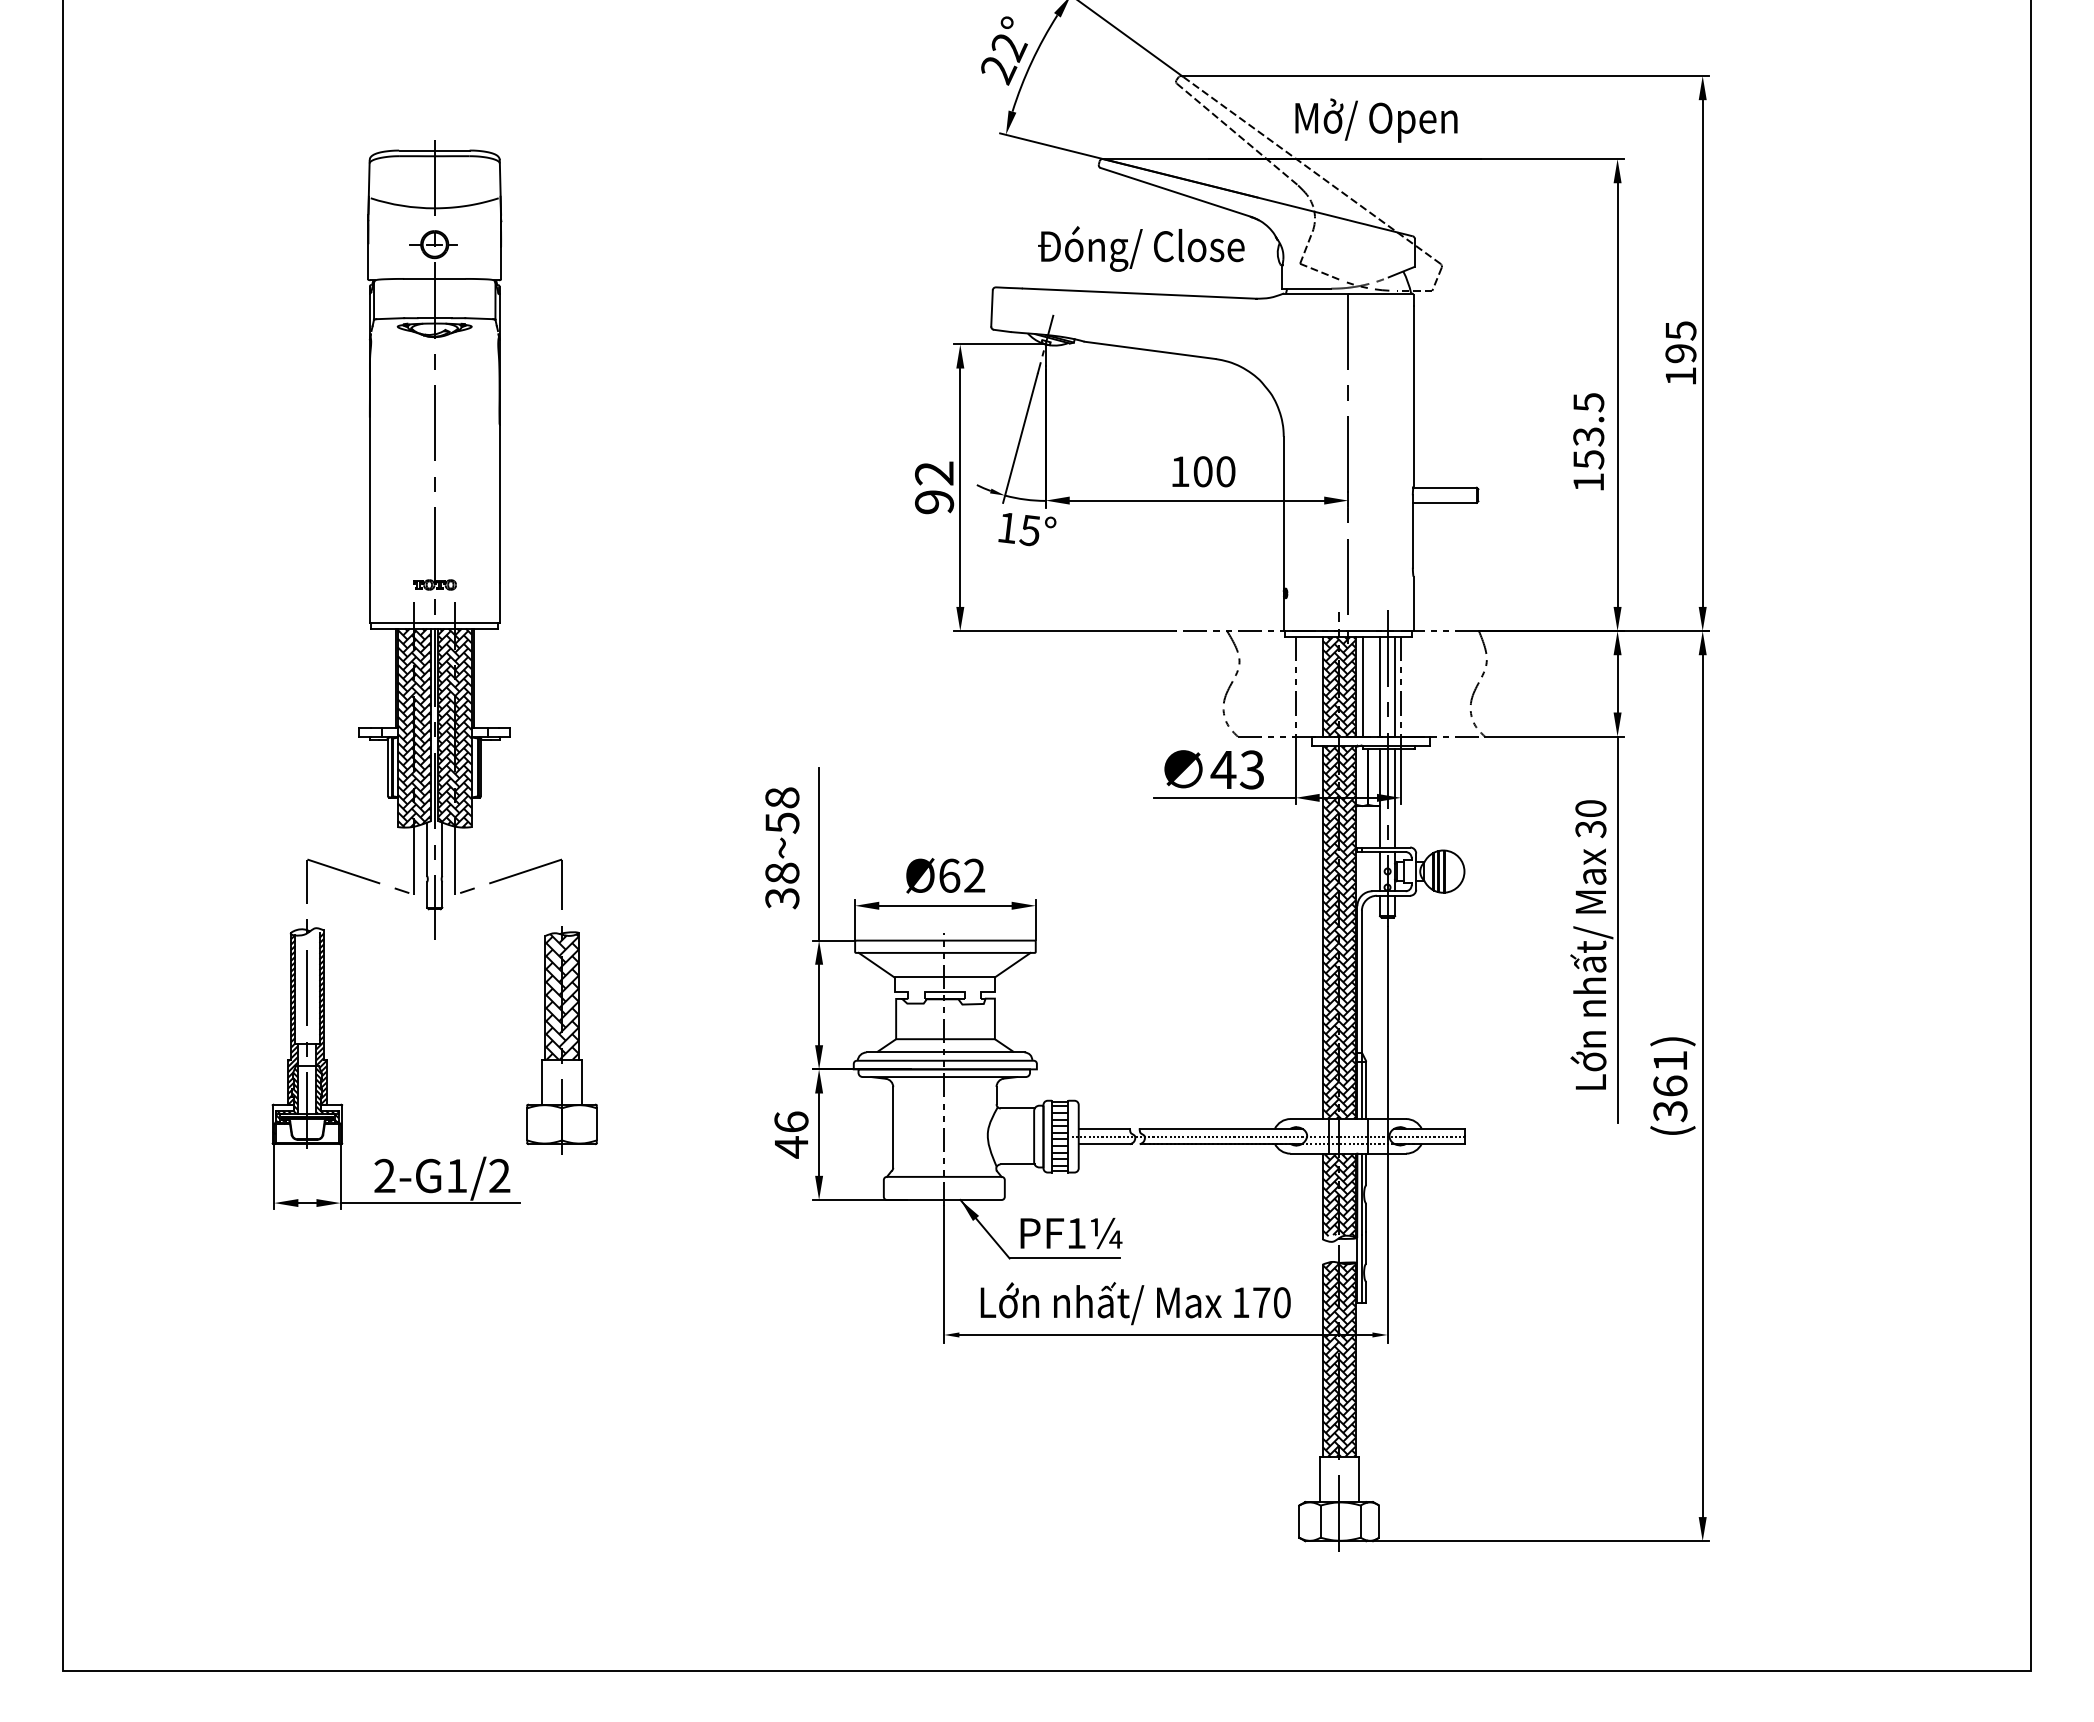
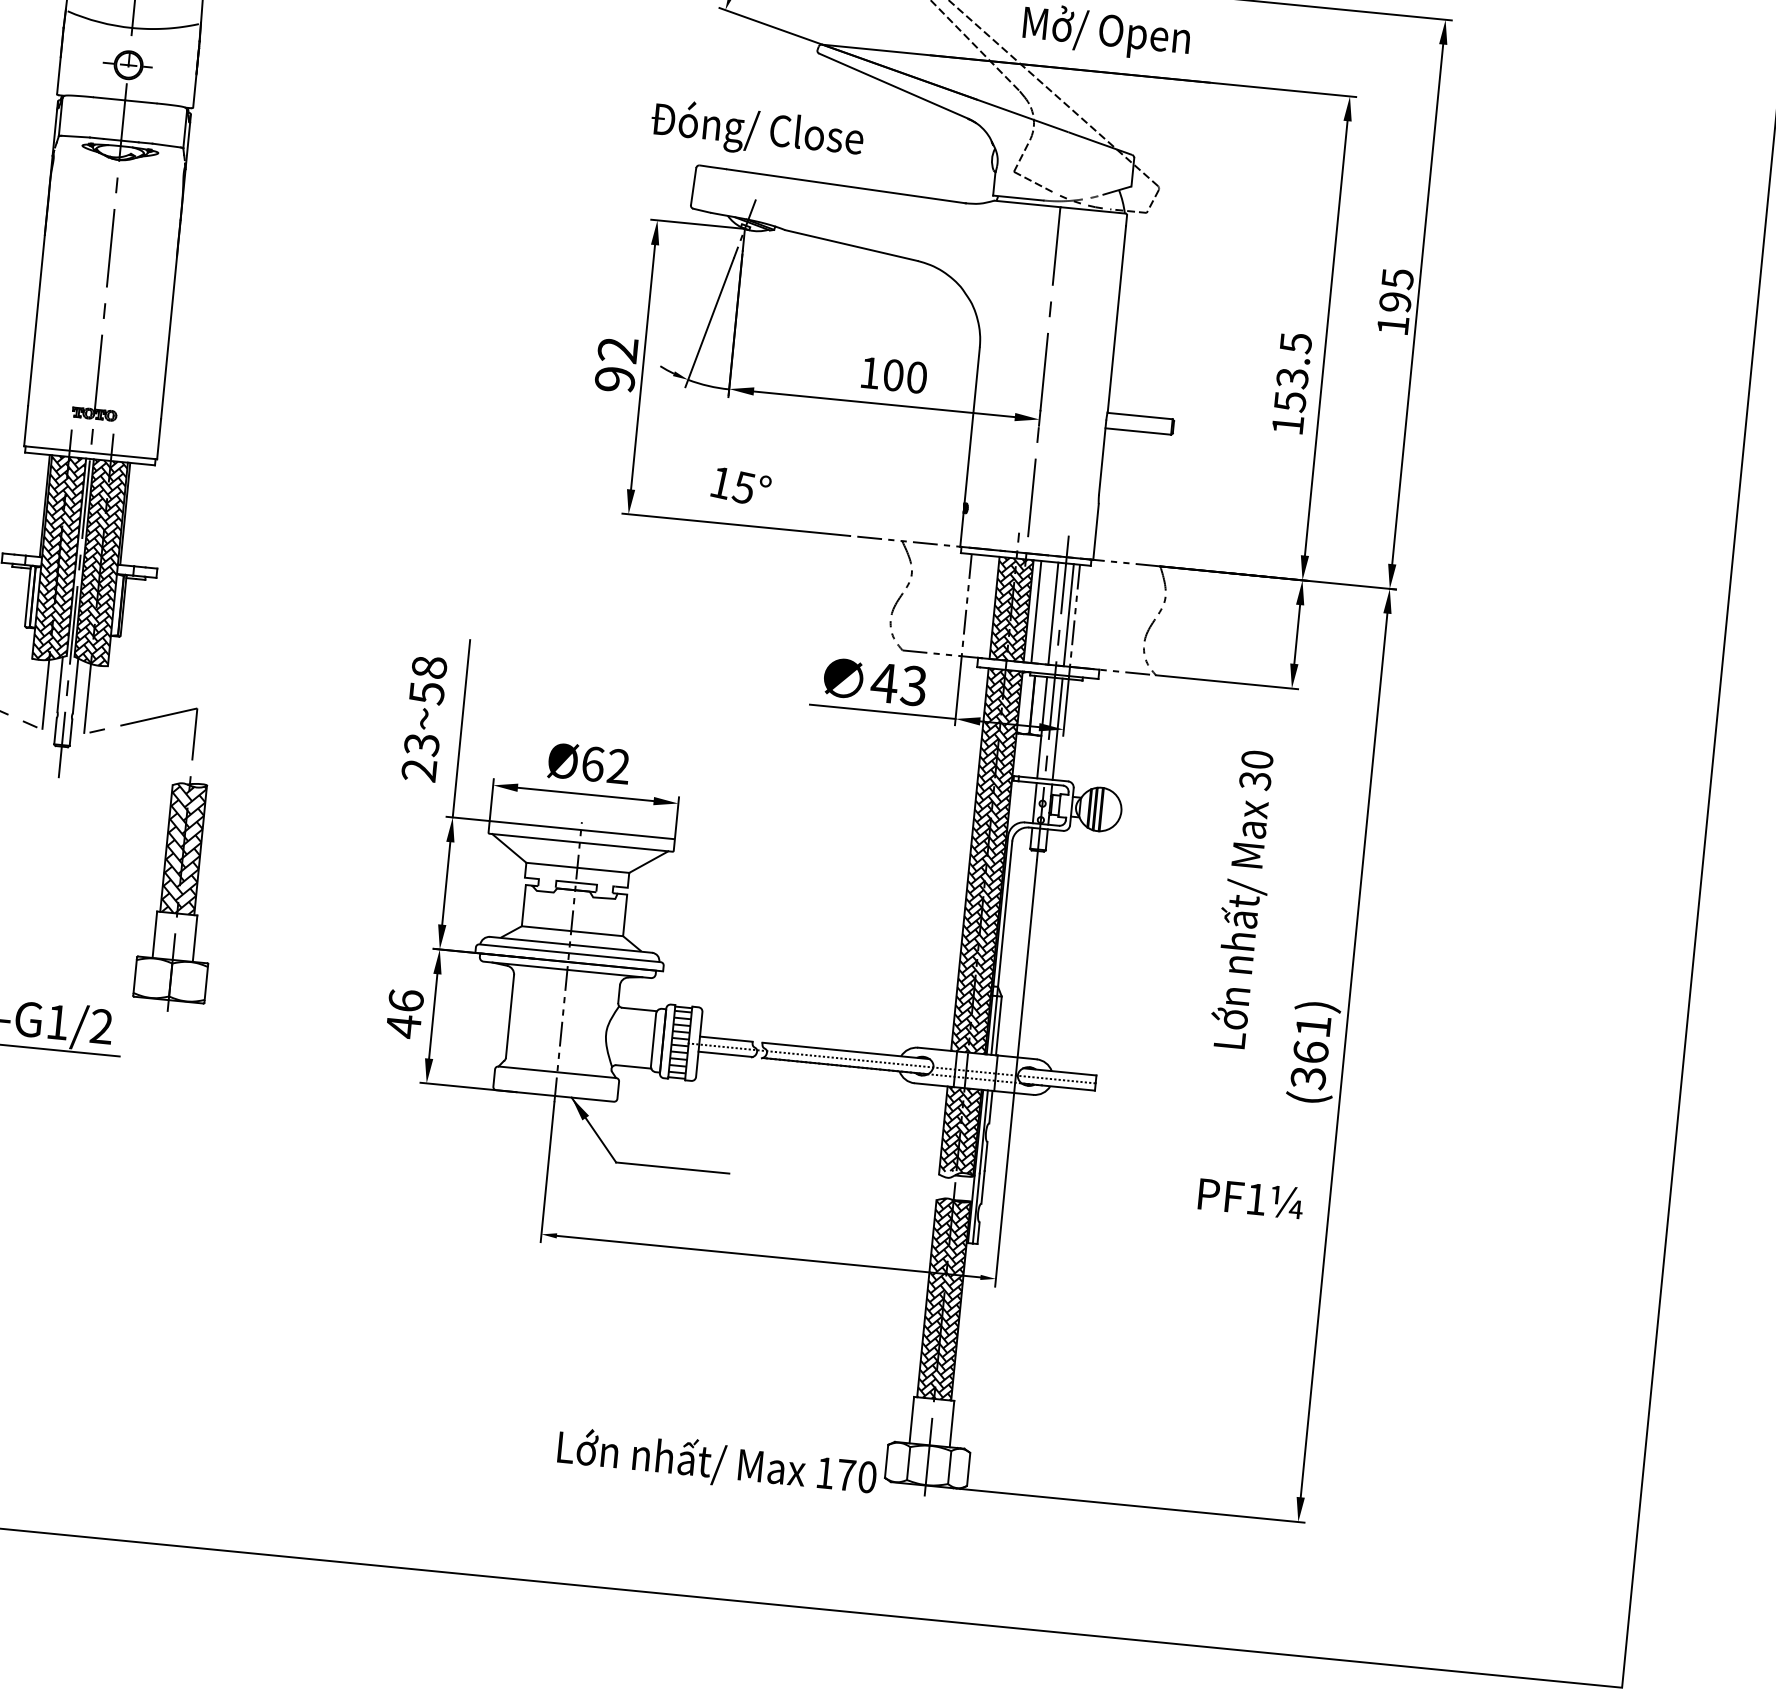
text: (1141, 248) -> (757, 130), moved
text: (1027, 529) -> (741, 486), moved
text: (782, 885) -> (420, 757), 38~58 -> 23~58
line: (1617, 929) -> (1272, 886), removed
text: (1071, 1232) -> (1251, 1197), moved
text: (1135, 1303) -> (716, 1463), moved

